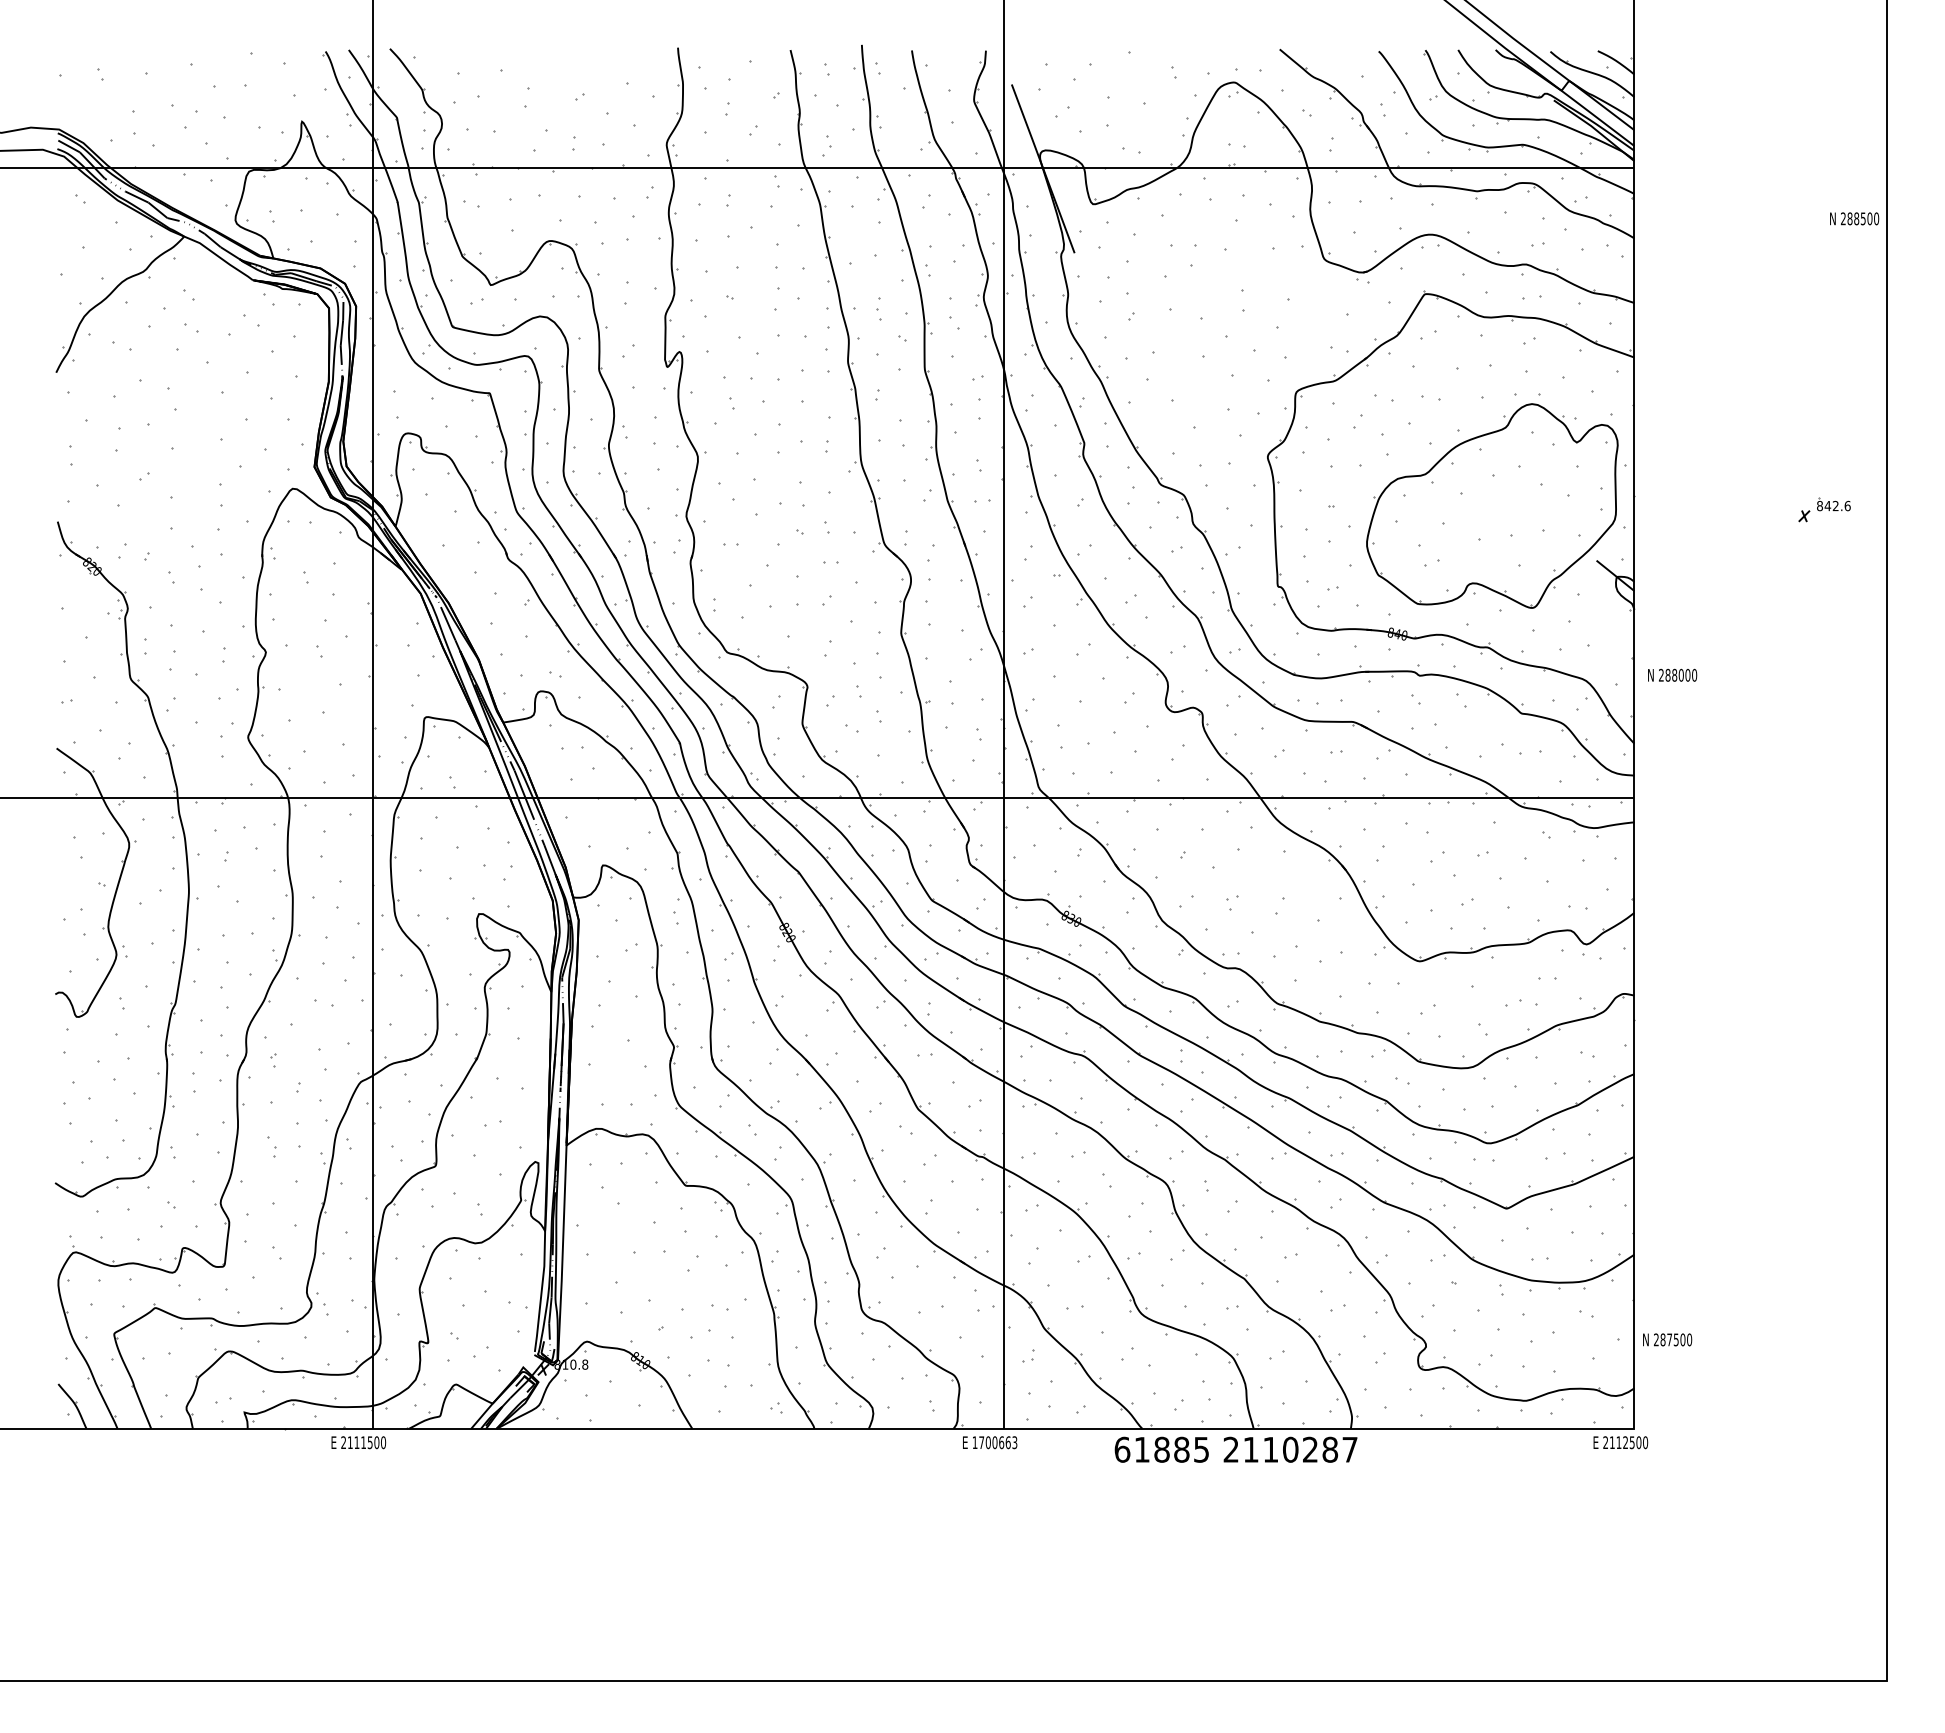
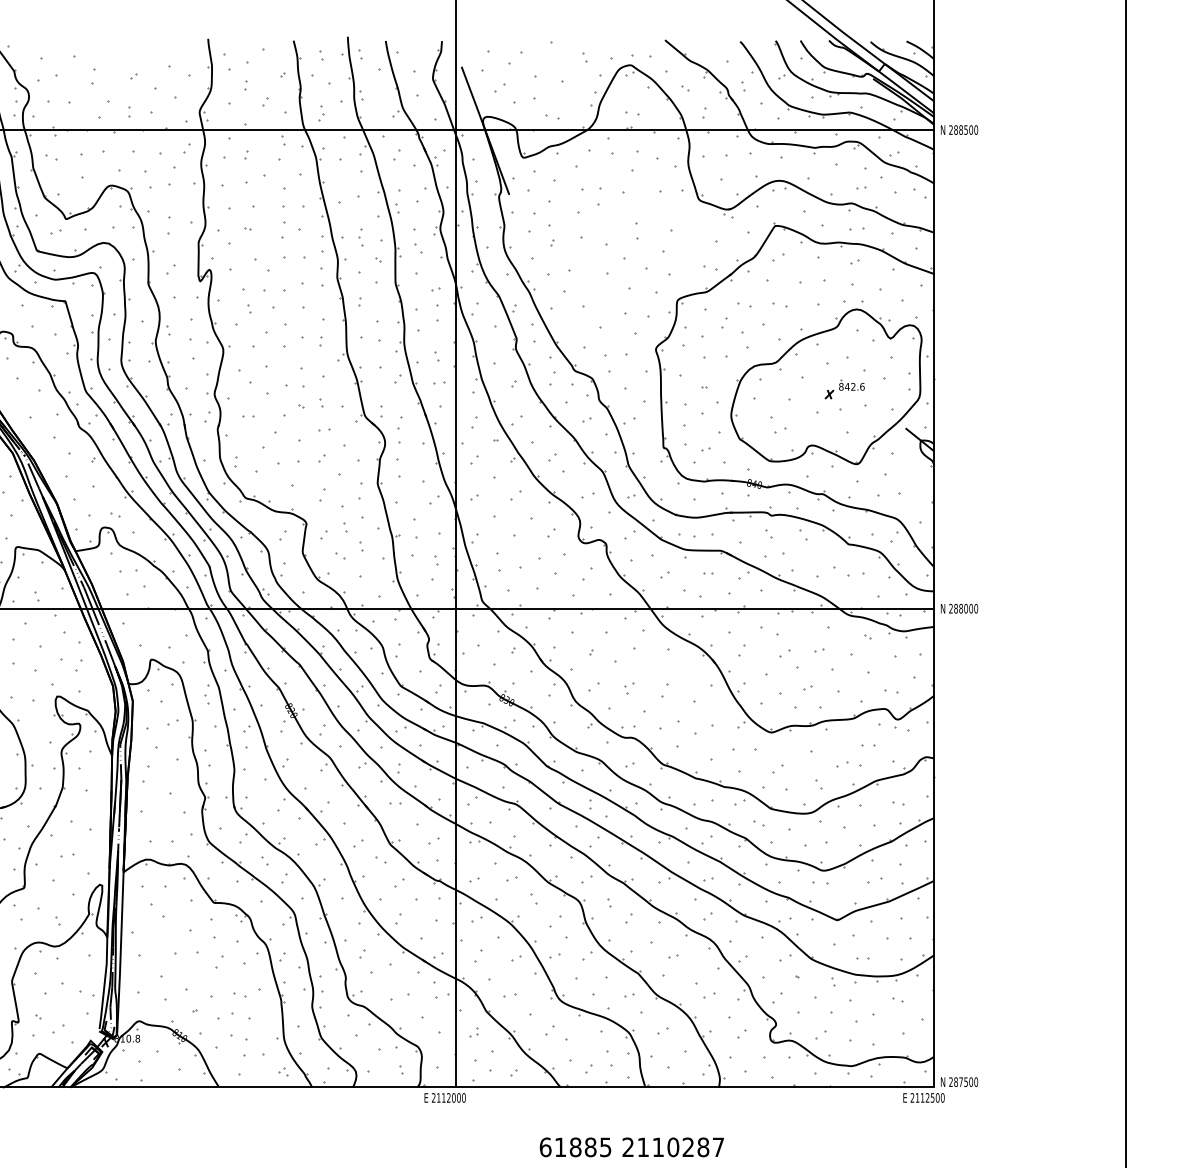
text: (1854, 218) -> (959, 129), moved
part: (1824, 509) -> (844, 389), moved
text: (1672, 674) -> (959, 608), moved
text: (1667, 1339) -> (959, 1081), moved
text: (994, 1442) -> (448, 1097), 1700663 -> 2112000
text: (1235, 1449) -> (631, 1147), moved

